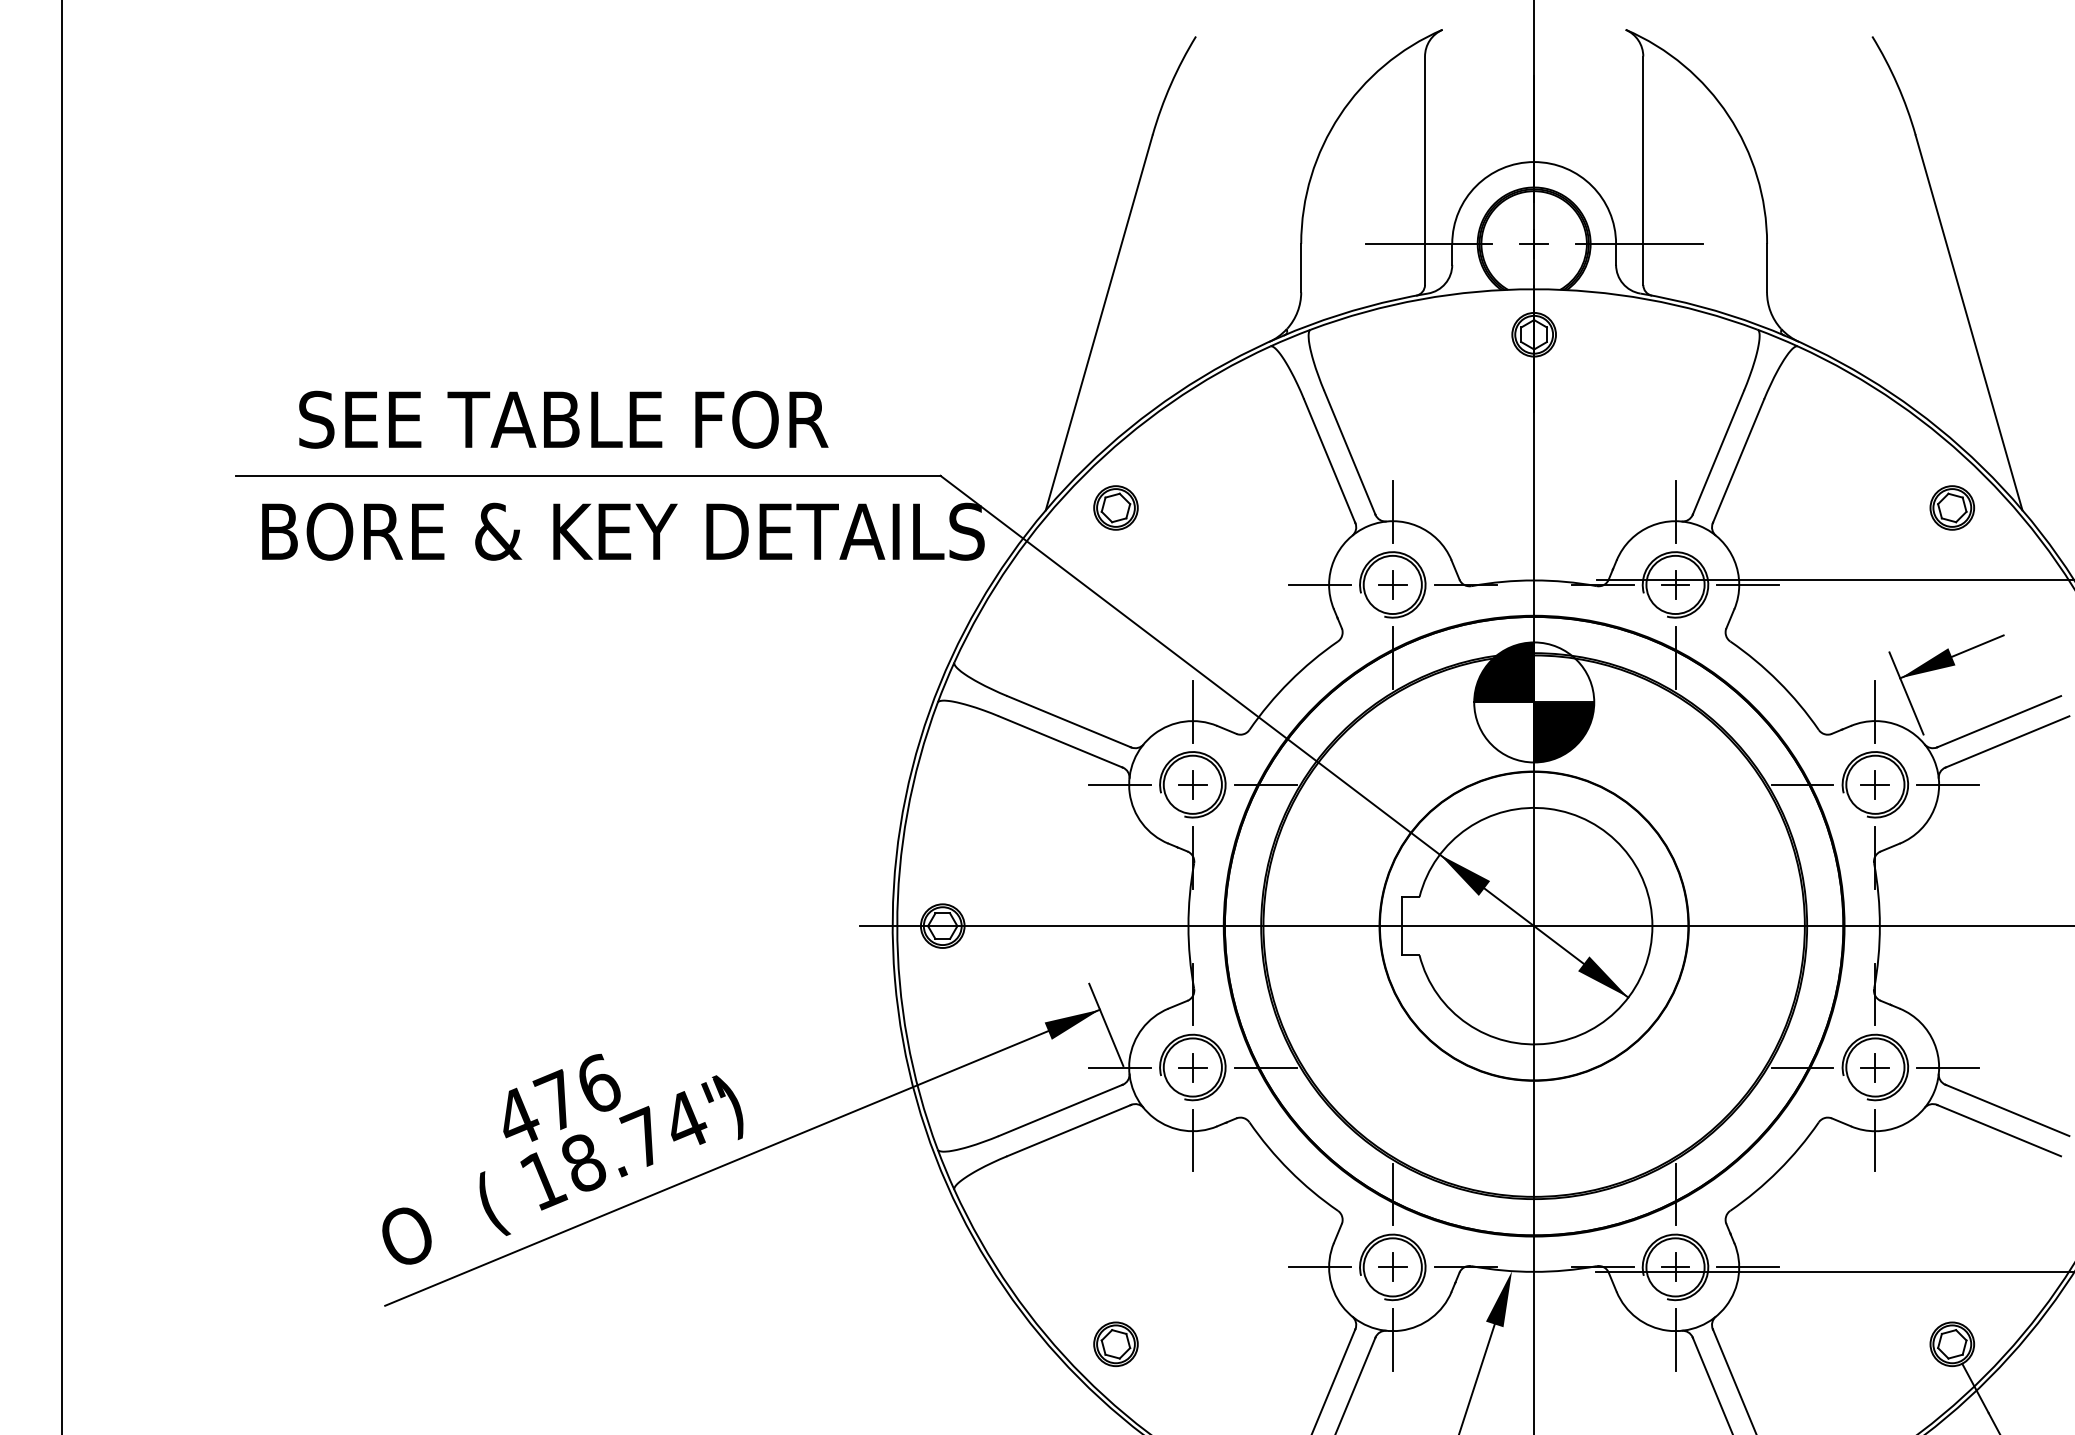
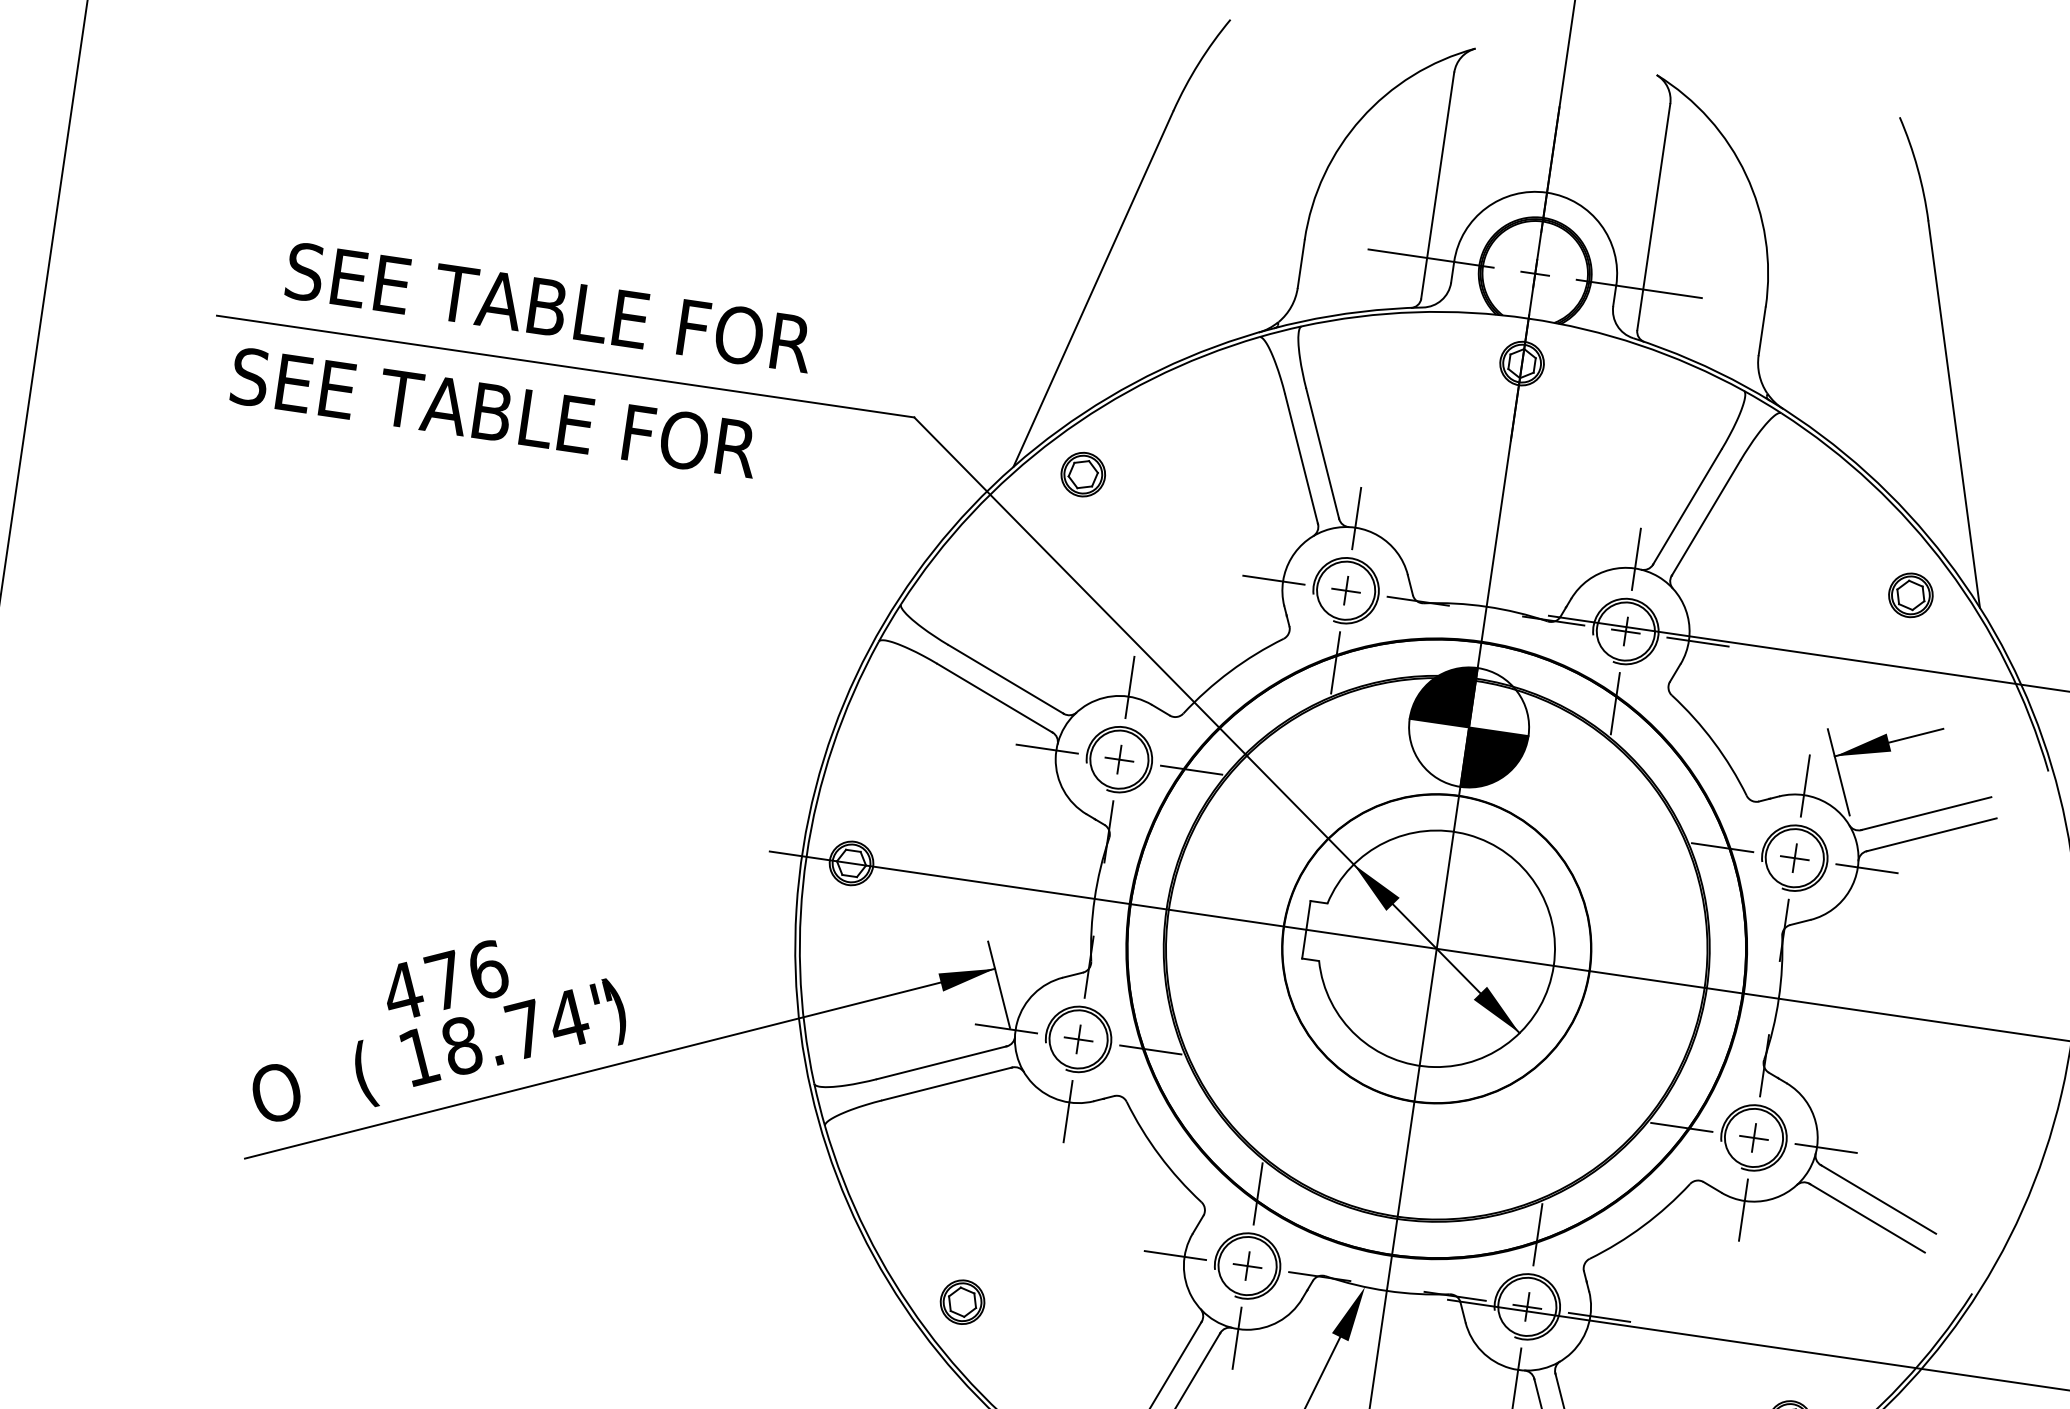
text: (622, 531) -> (591, 426), BORE & KEY DETAILS -> SEE TABLE FOR

